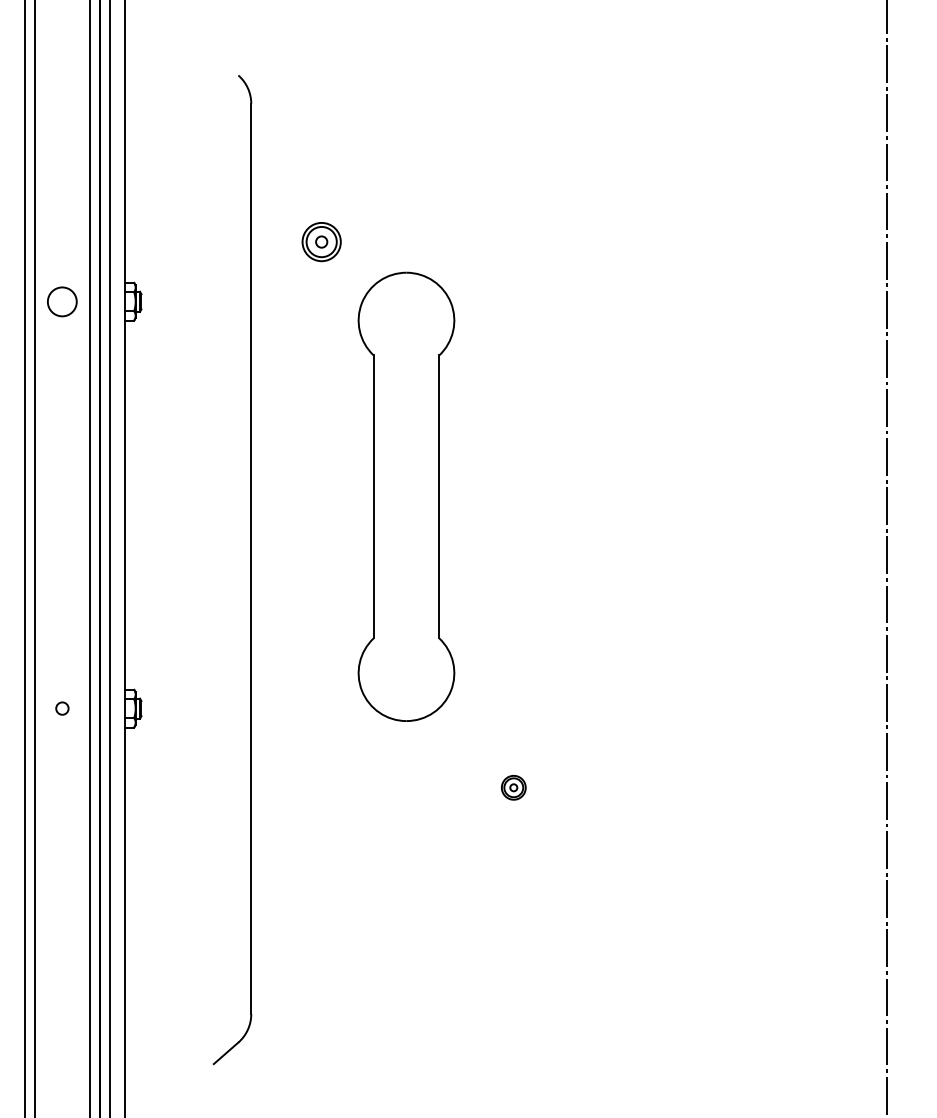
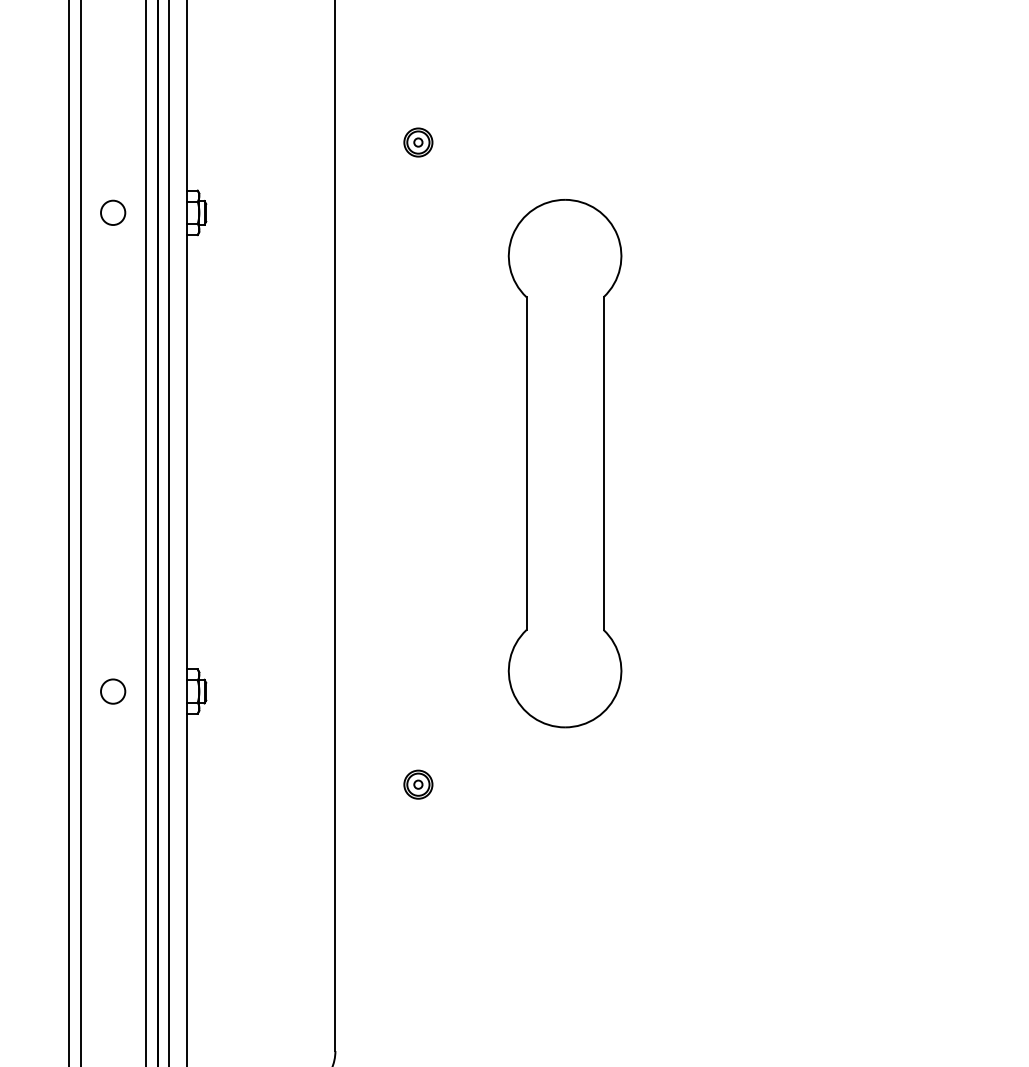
part: (321, 241) -> (418, 141), size x0.62
circle: (62, 301) -> (113, 212), size x0.71
part: (406, 496) -> (565, 463), moved
circle: (62, 708) -> (113, 691), size x1.67
part: (513, 787) -> (418, 784), moved

